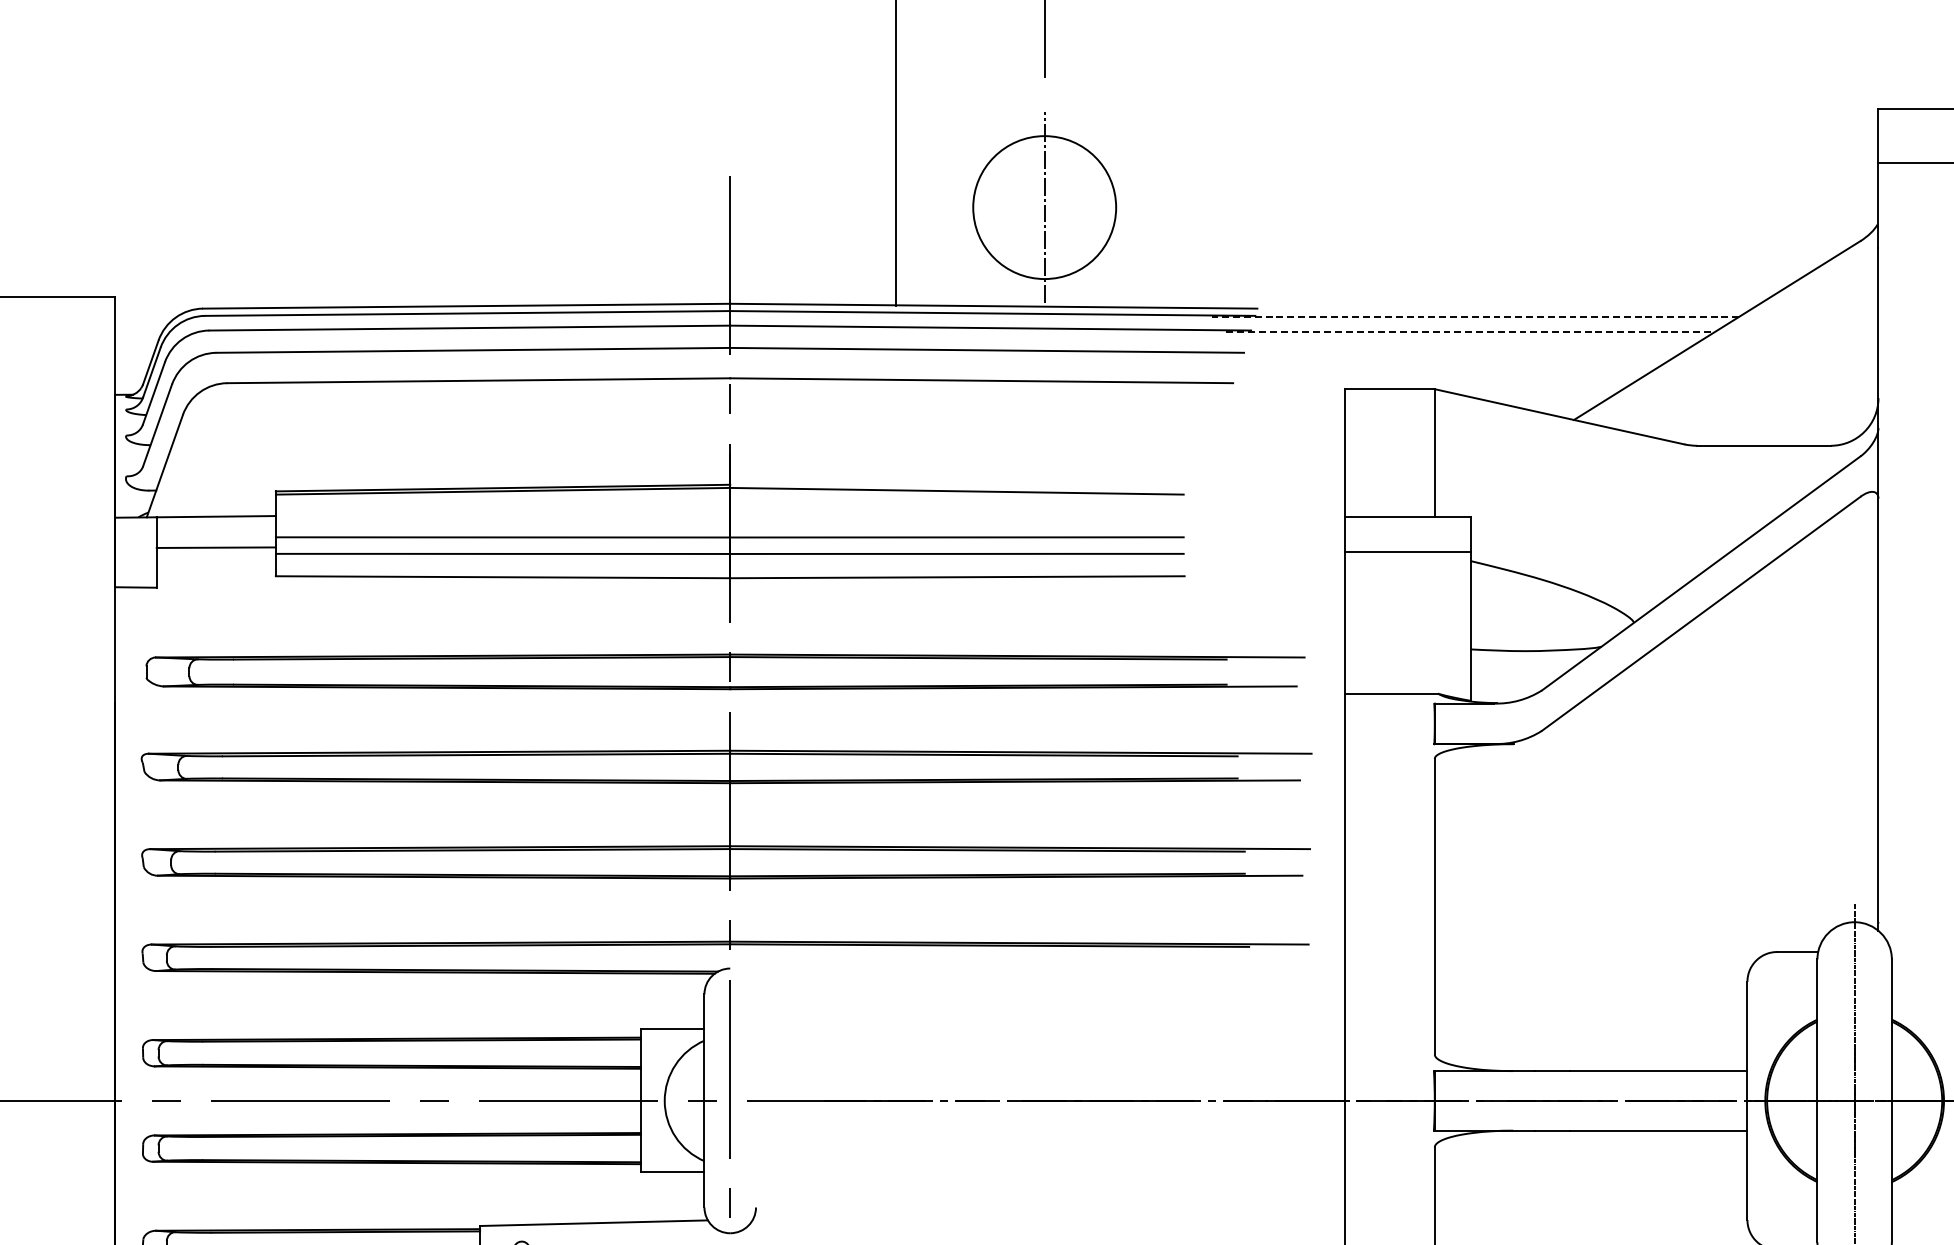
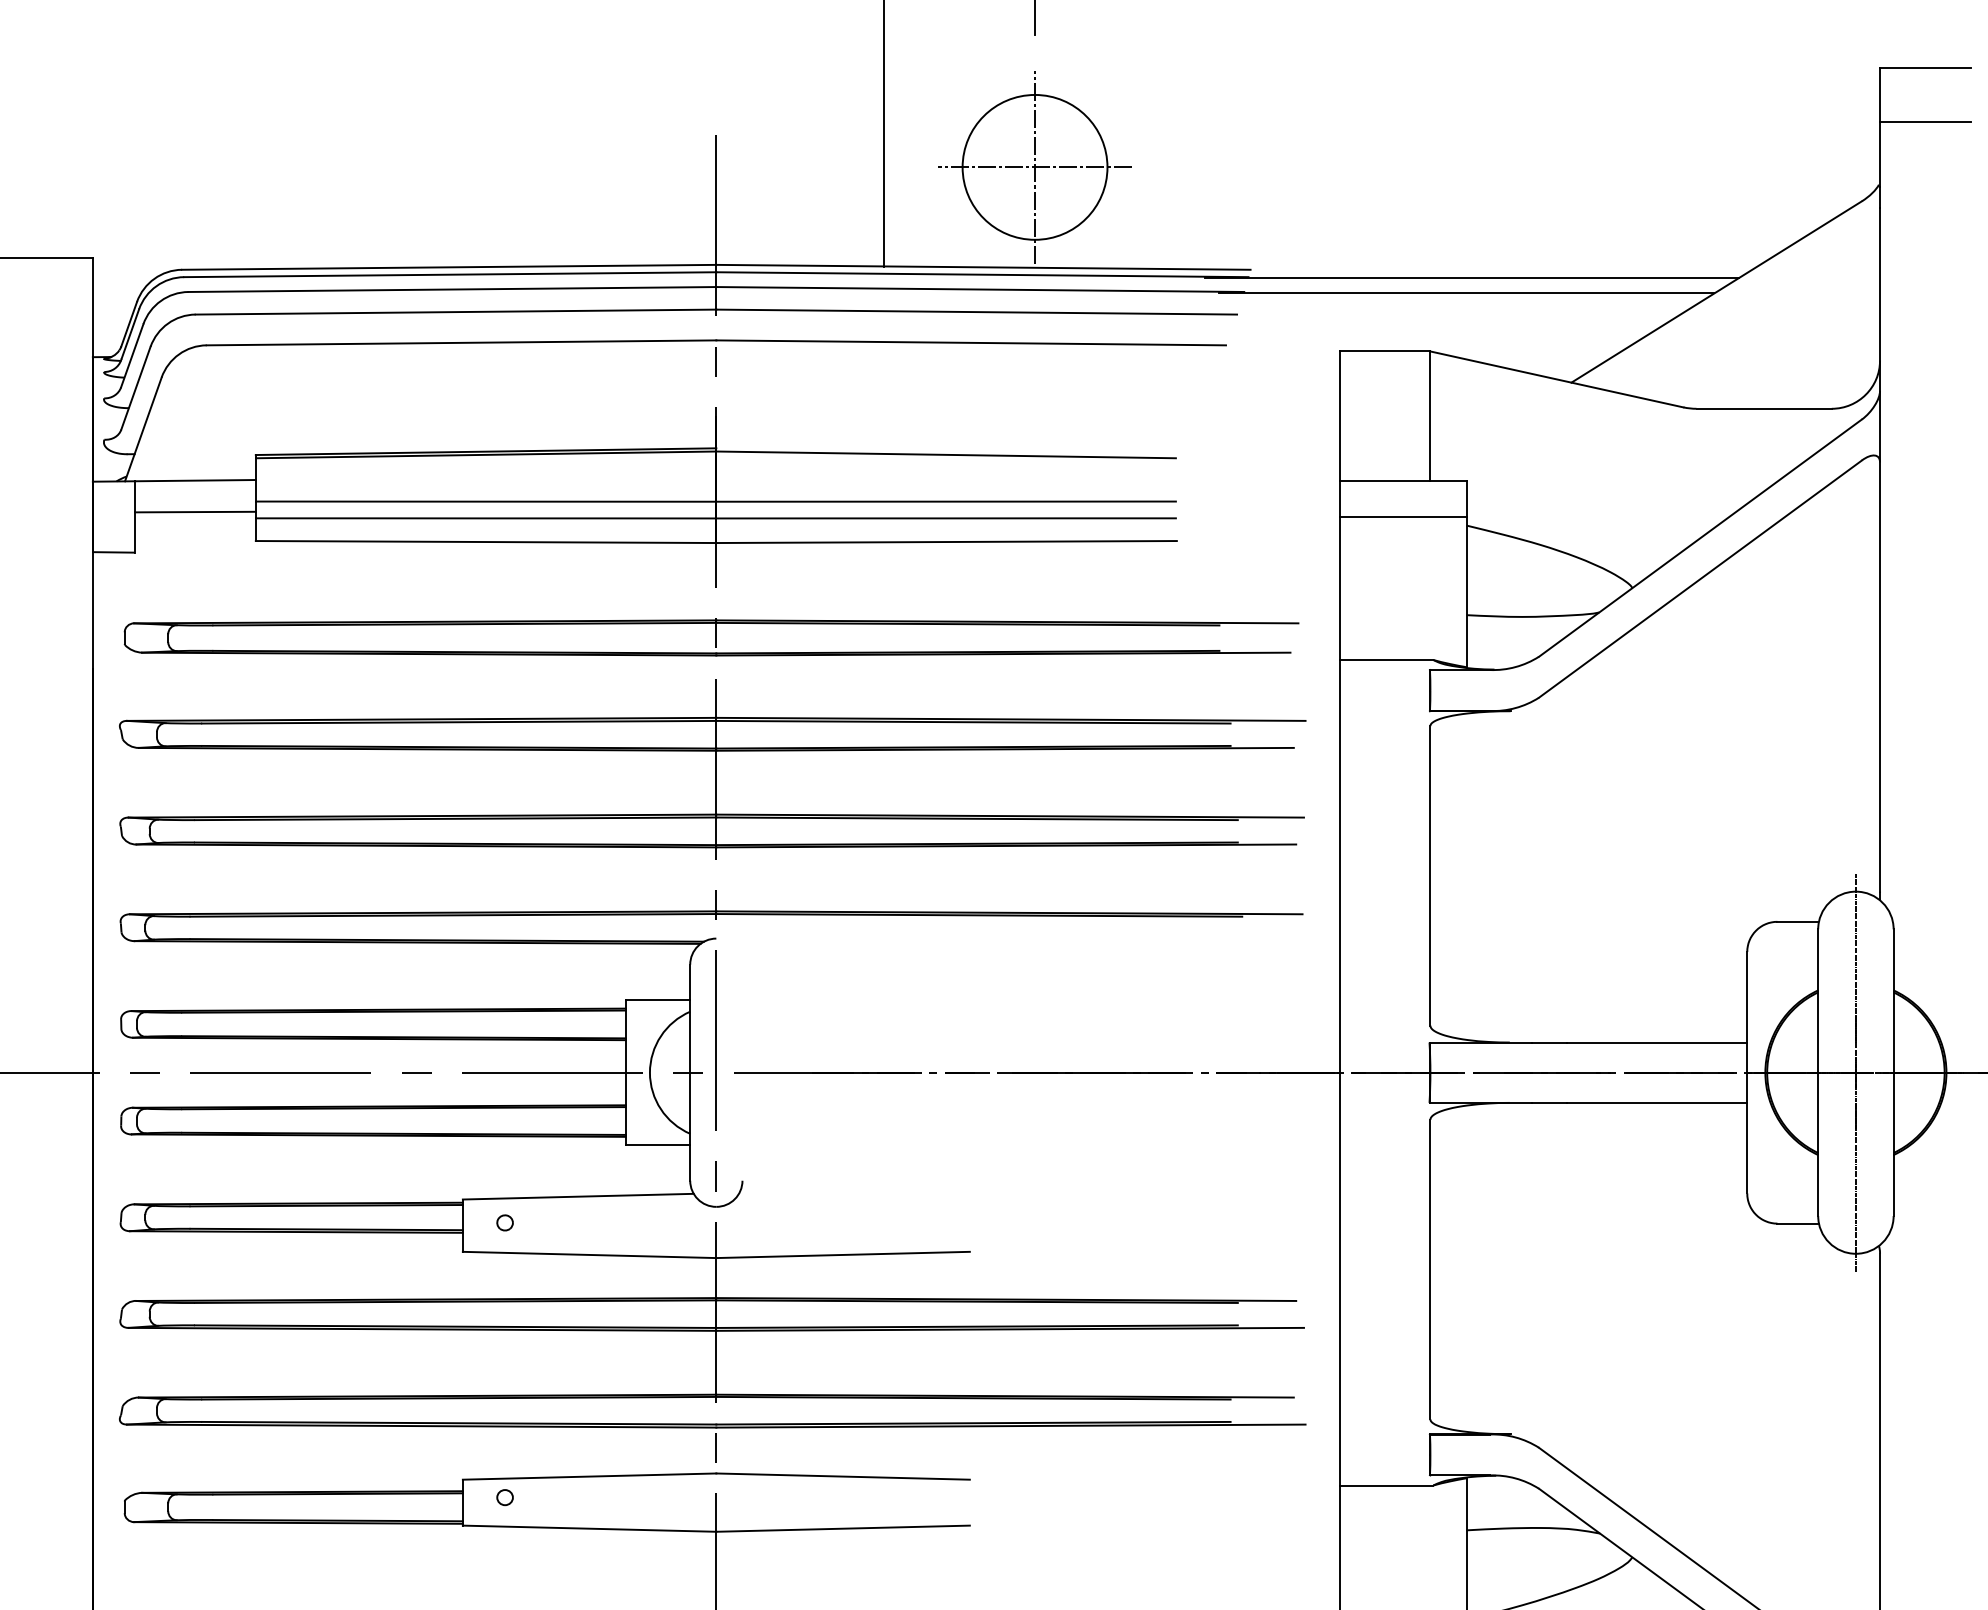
line: (1044, 207) -> (1034, 167), added
line: (1475, 317) -> (1471, 278), dashed -> solid
line: (1470, 332) -> (1466, 293), dashed -> solid

